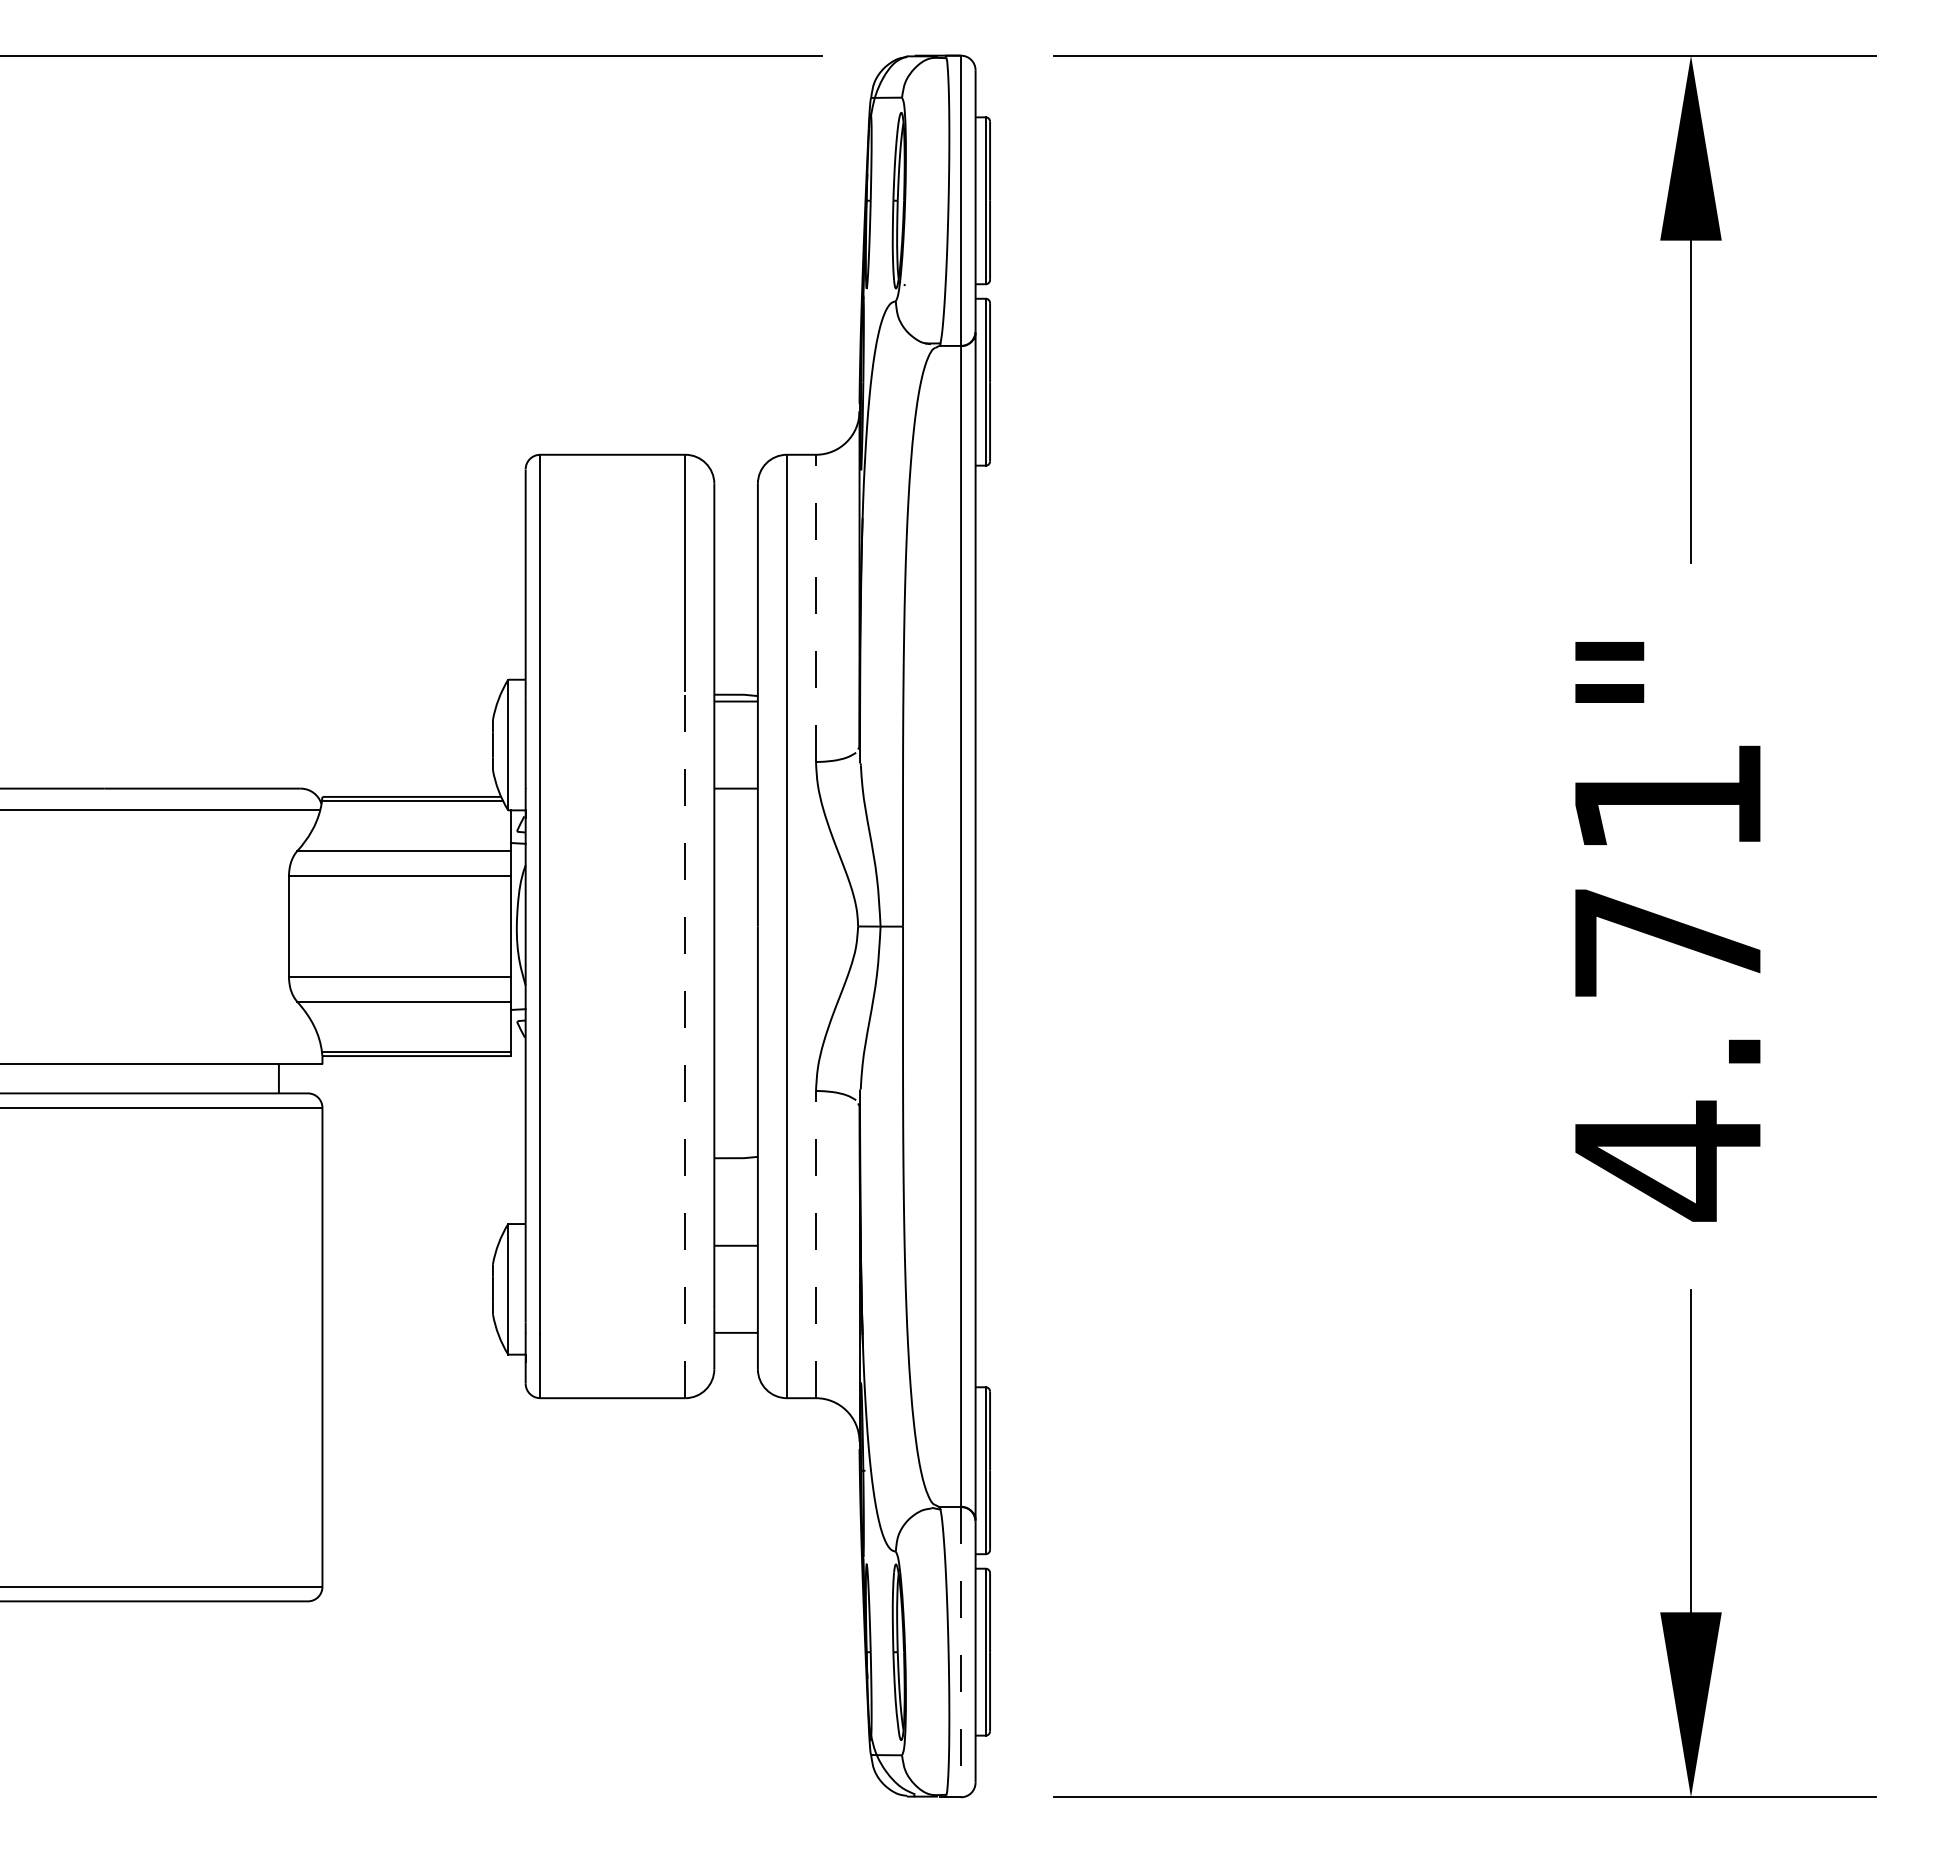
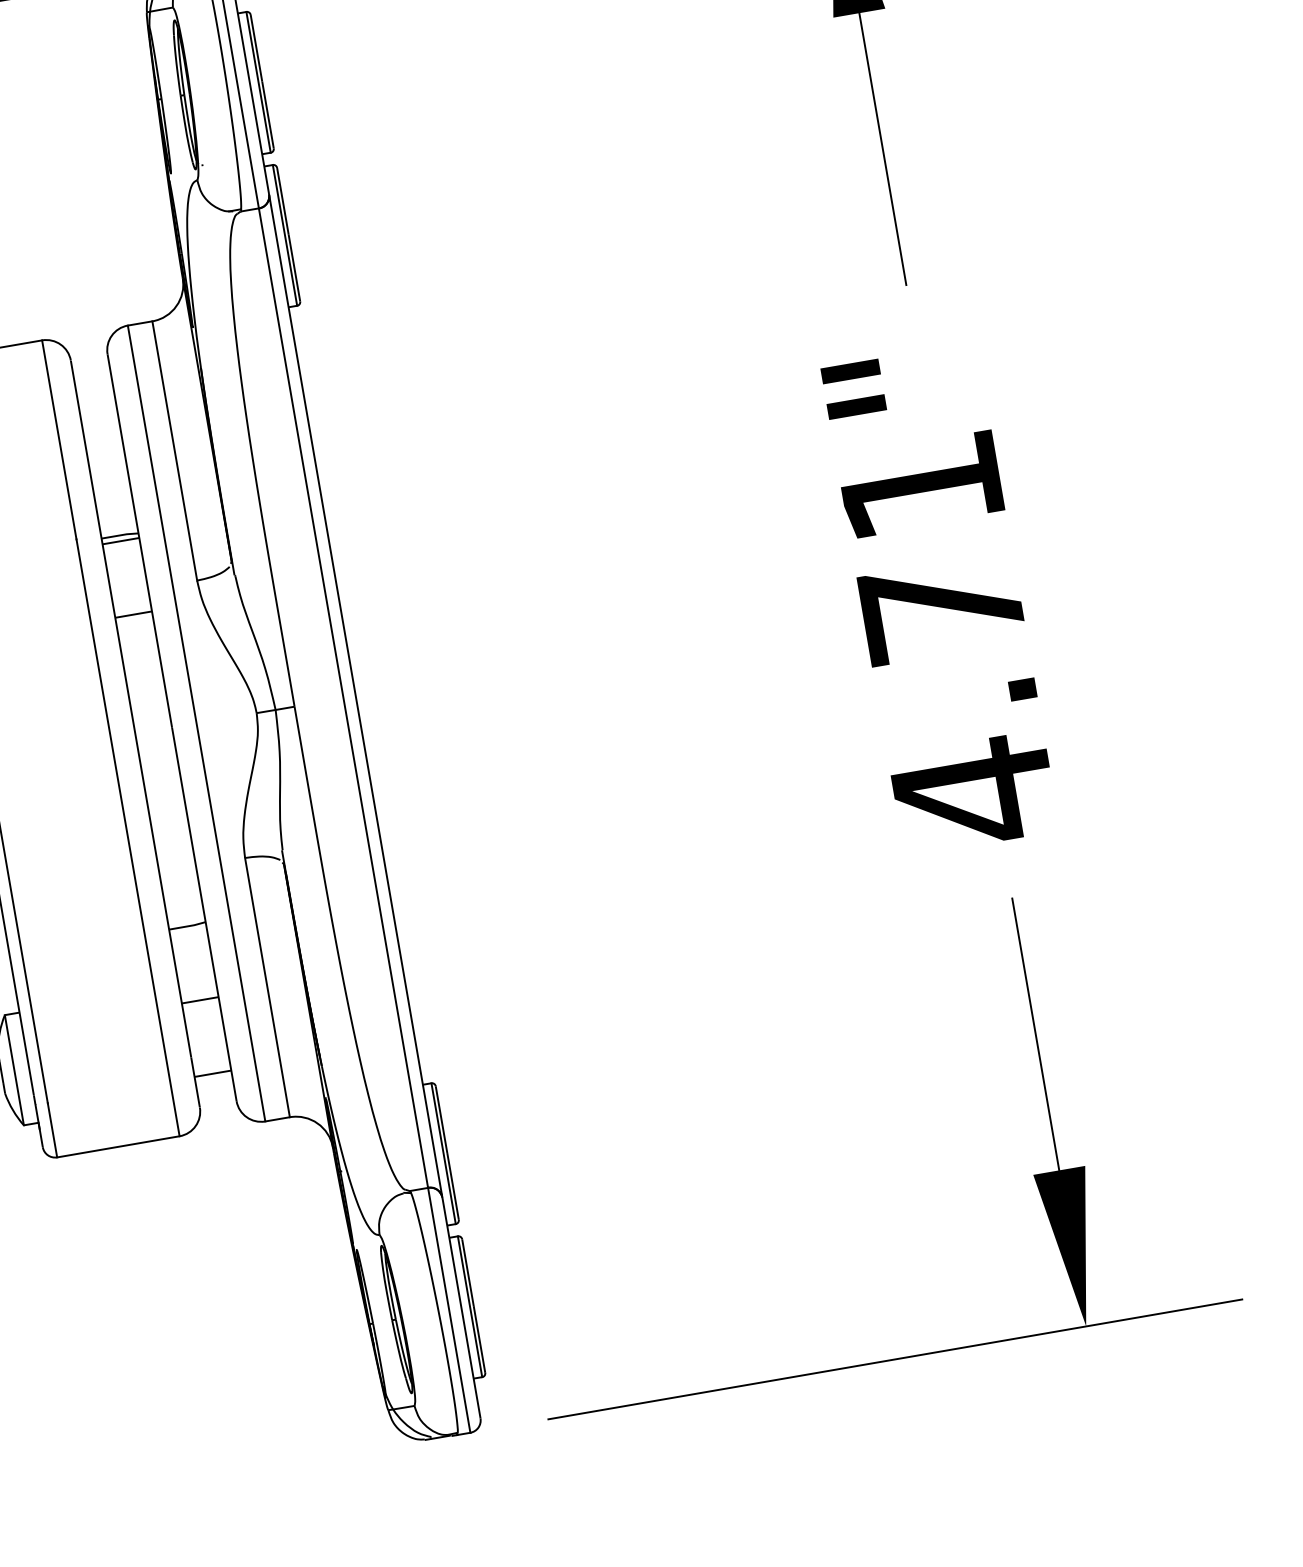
line: (816, 608) -> (175, 450), dashed -> solid
line: (685, 1044) -> (128, 837), dashed -> solid
line: (816, 1244) -> (267, 987), dashed -> solid
line: (961, 1652) -> (449, 1310), dashed -> solid

